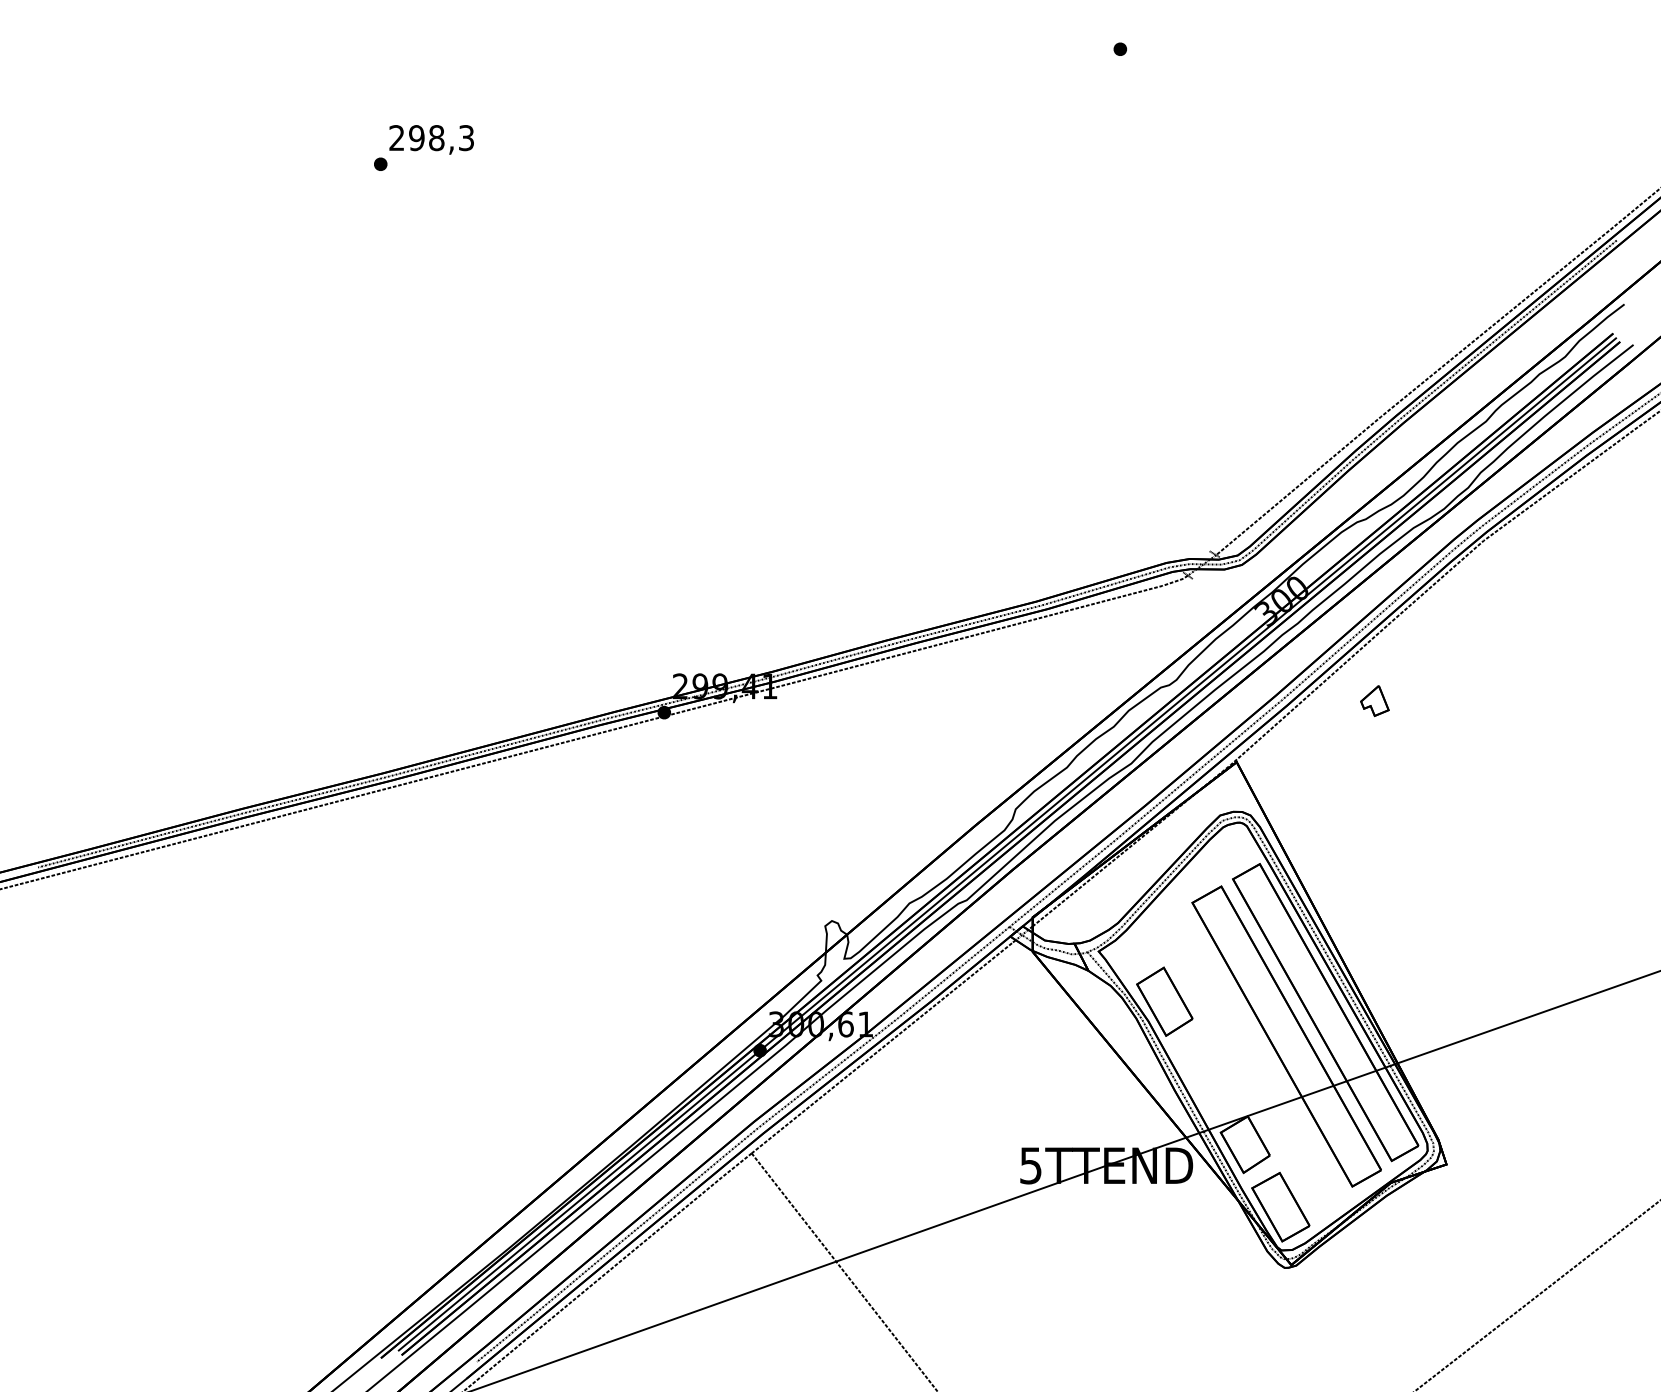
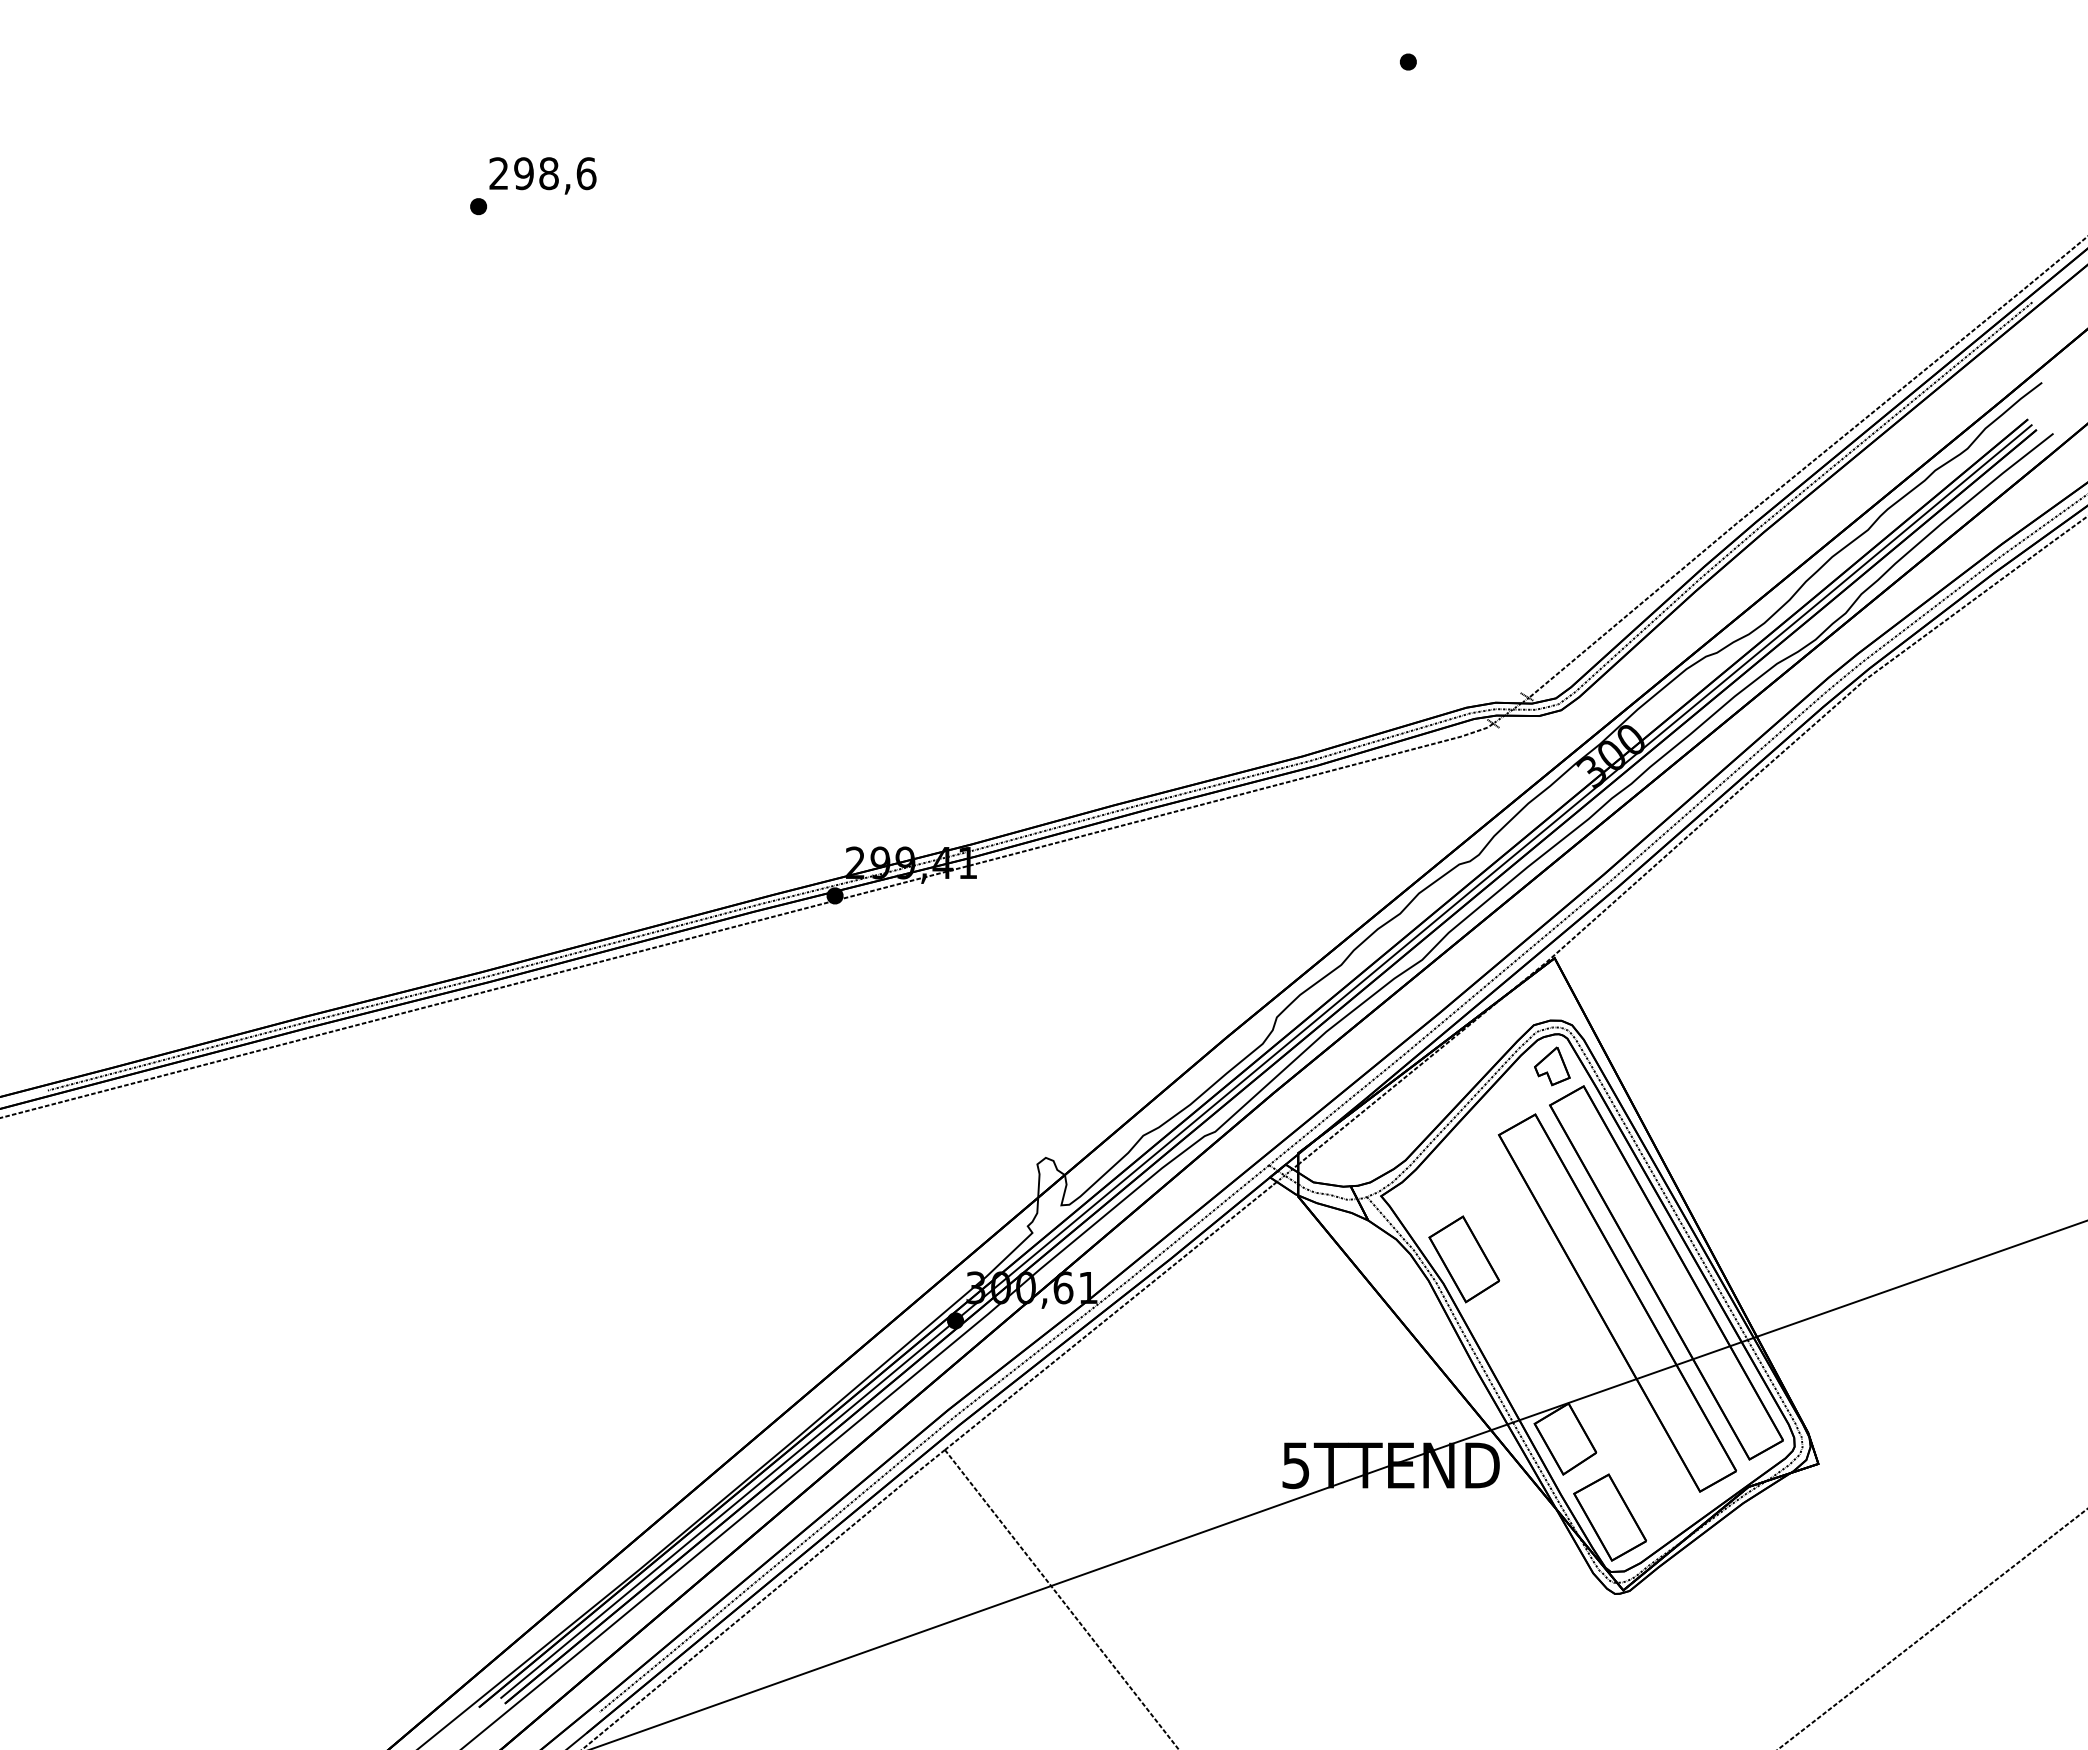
text: (466, 137) -> (586, 173), 298,3 -> 298,6
part: (1375, 701) -> (1552, 1066), moved

